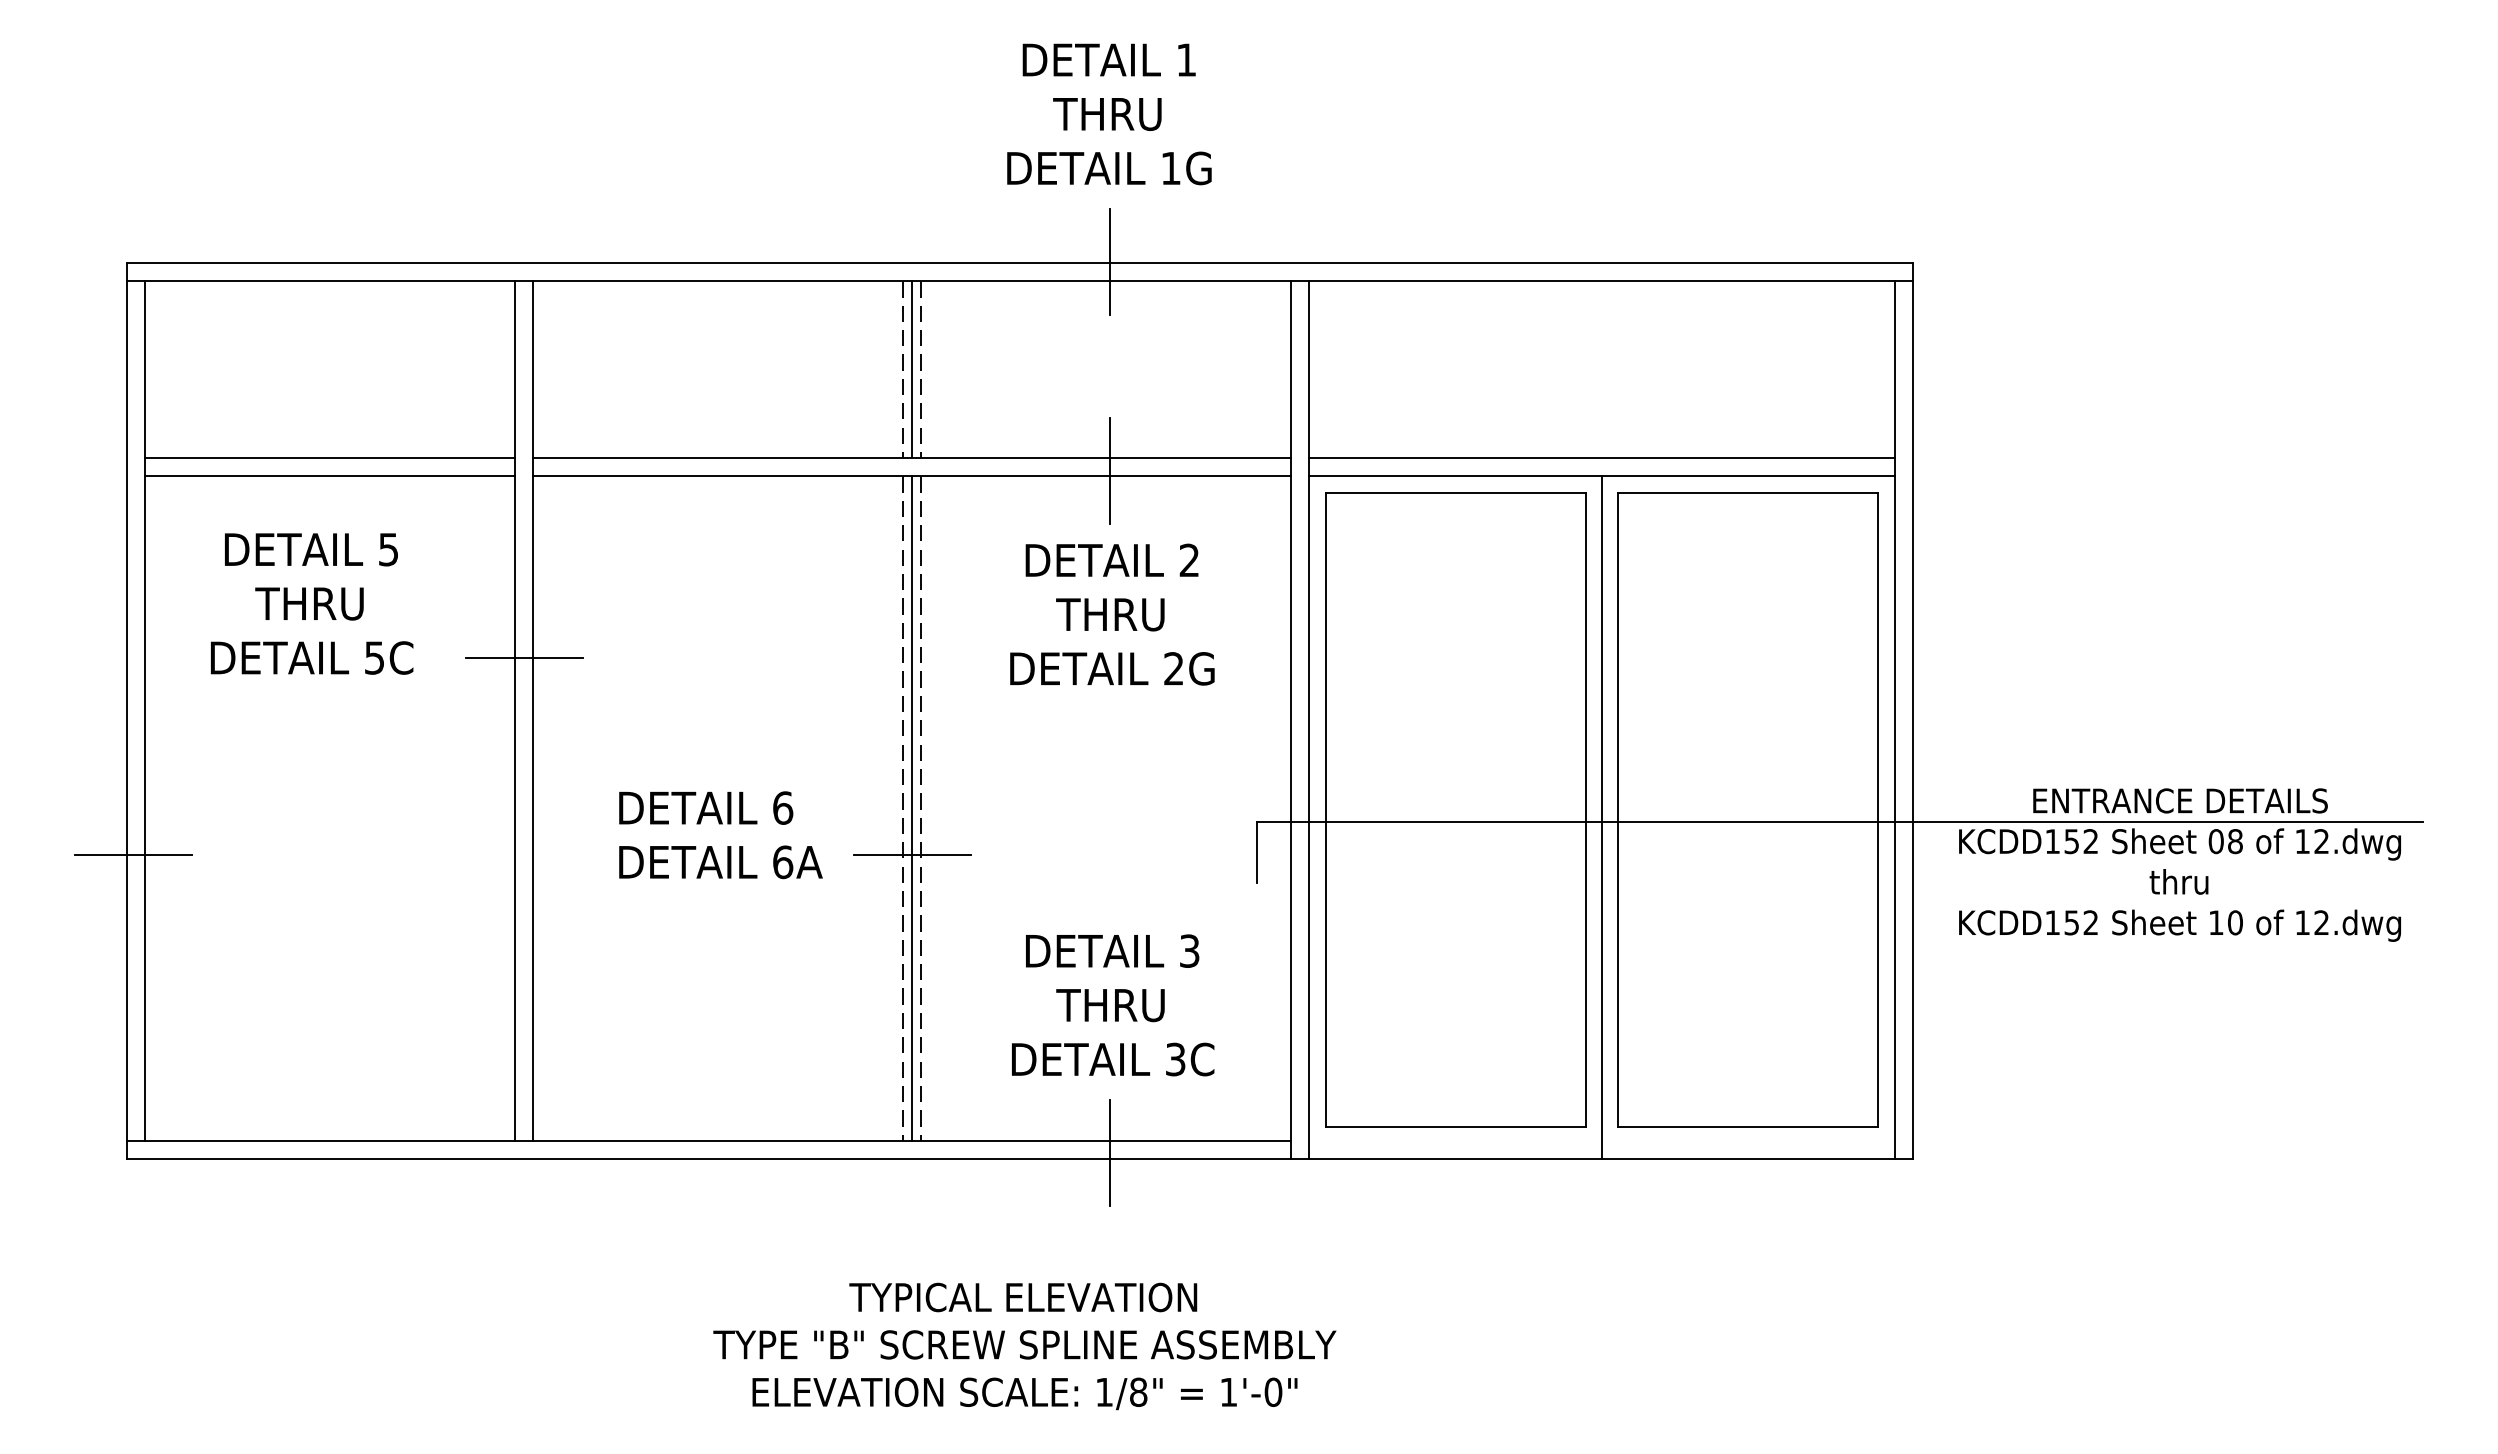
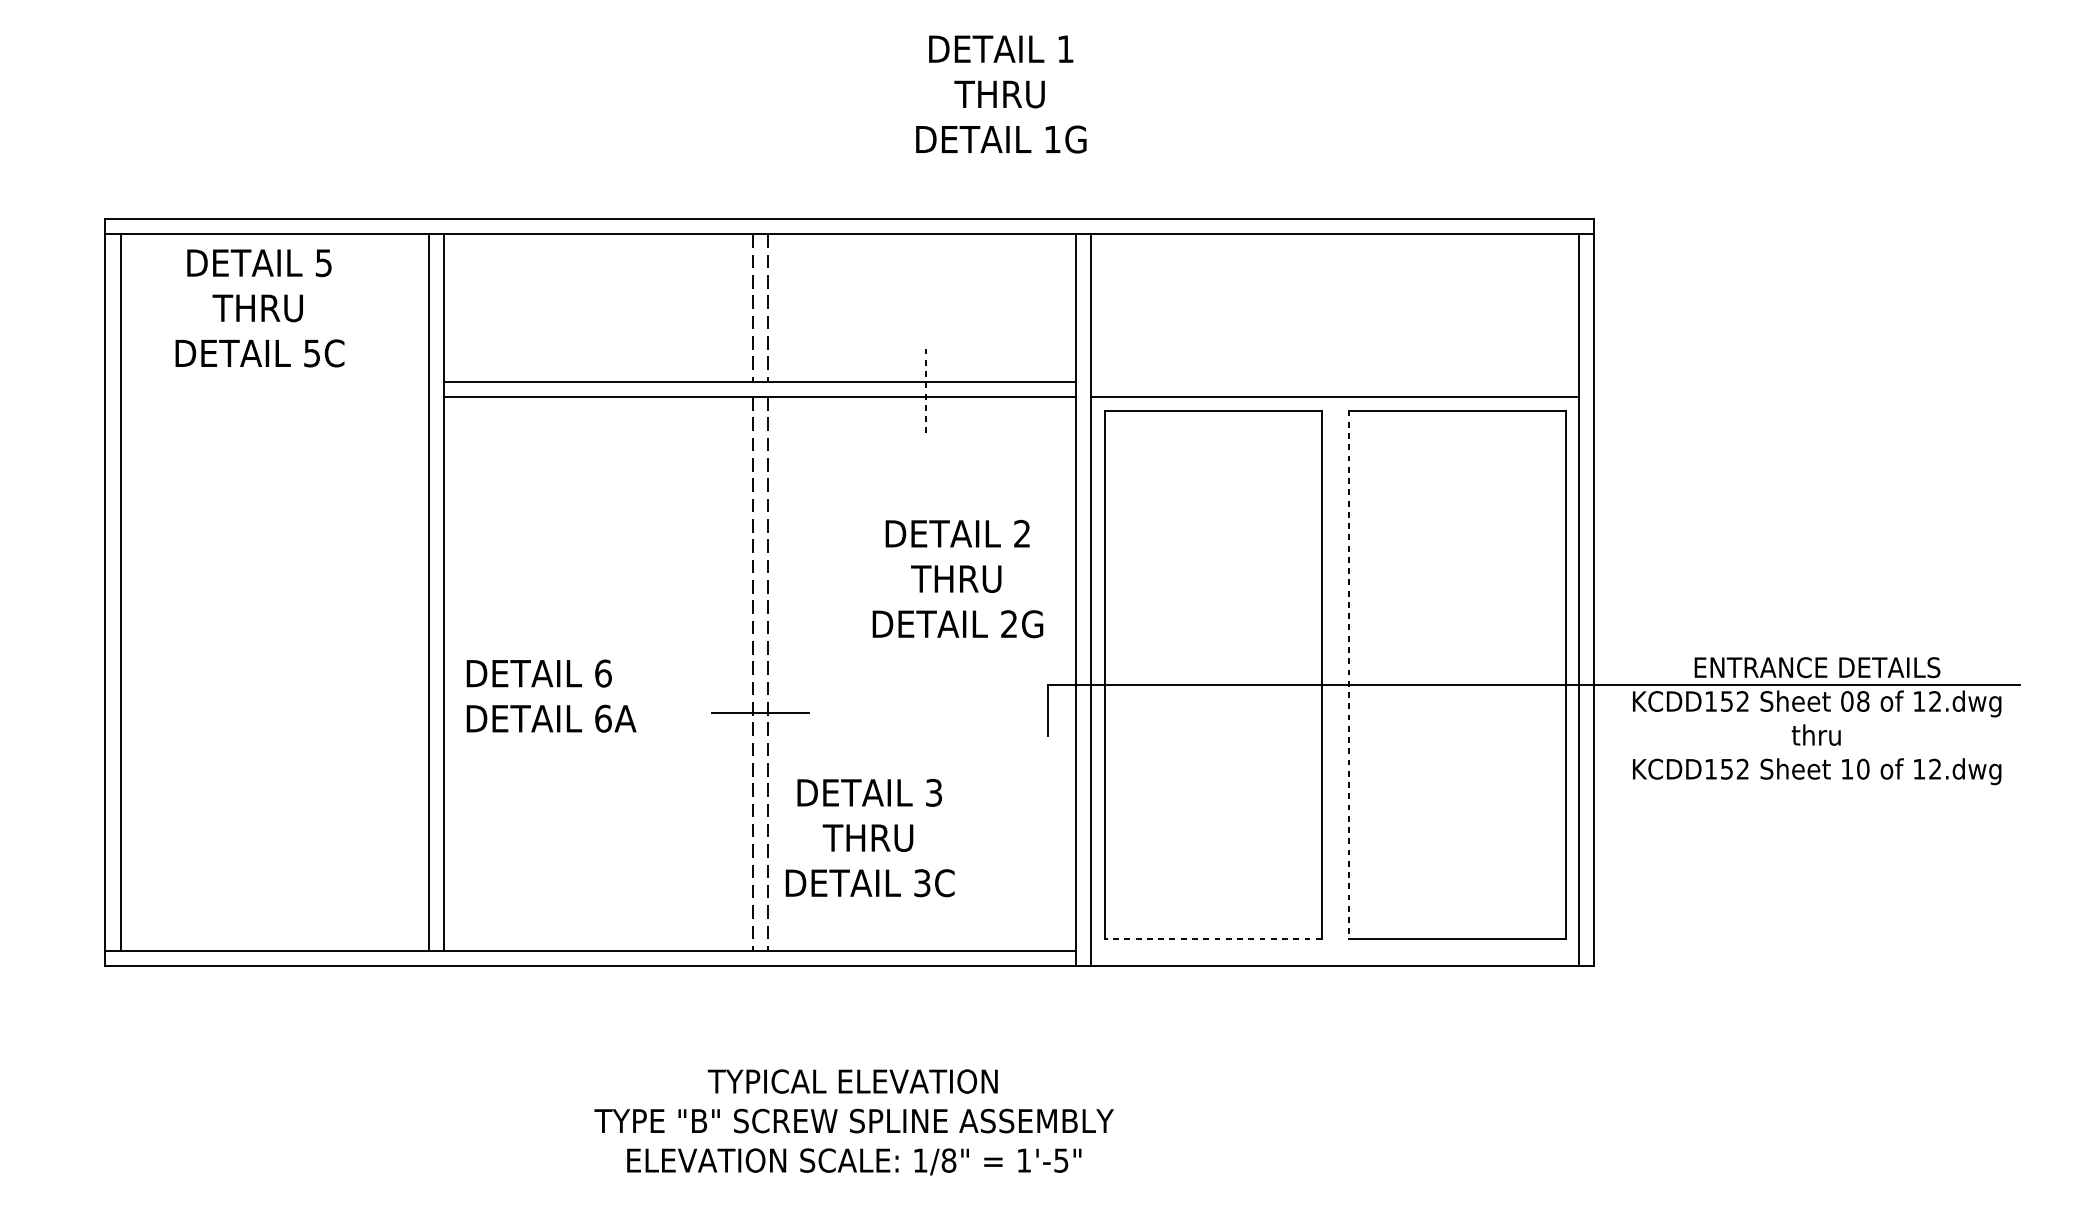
text: (1109, 114) -> (1001, 94), moved
line: (1110, 261) -> (925, 217), removed
line: (912, 369) -> (760, 307), removed
line: (329, 458) -> (274, 382), removed
line: (1601, 458) -> (1334, 382), removed
line: (1110, 471) -> (925, 393), solid -> dashed
line: (329, 476) -> (274, 397), removed
text: (312, 603) -> (260, 307), moved
text: (1112, 614) -> (958, 578), moved
line: (524, 657) -> (437, 548), removed
line: (912, 808) -> (760, 673), removed
line: (1618, 809) -> (1349, 674), solid -> dashed
line: (1601, 817) -> (1334, 681), removed
text: (720, 835) -> (551, 696), moved
line: (132, 855) -> (110, 713), removed
text: (1113, 1005) -> (870, 838), moved
line: (1455, 1126) -> (1213, 939), solid -> dashed
line: (1110, 1152) -> (925, 960), removed
text: (1273, 1391) -> (1061, 1159), 1'-0" -> 1'-5"

